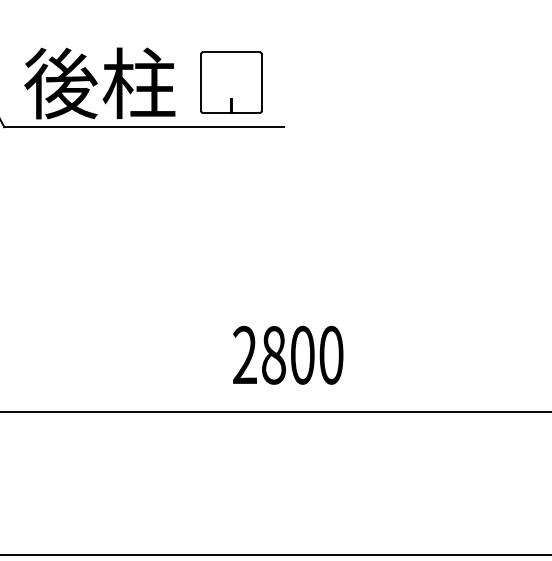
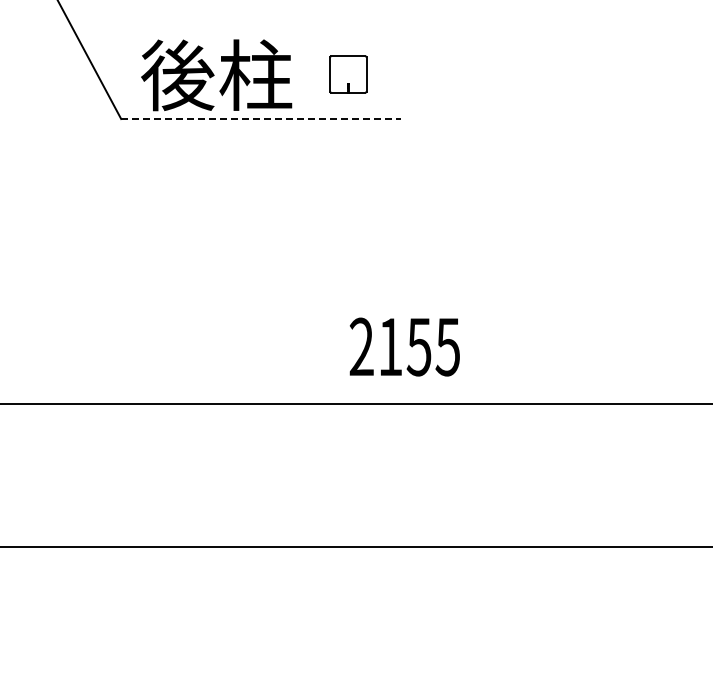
part: (231, 82) -> (348, 74), size x0.6
line: (143, 127) -> (260, 119), solid -> dashed
text: (302, 354) -> (419, 346), 2800 -> 2155

